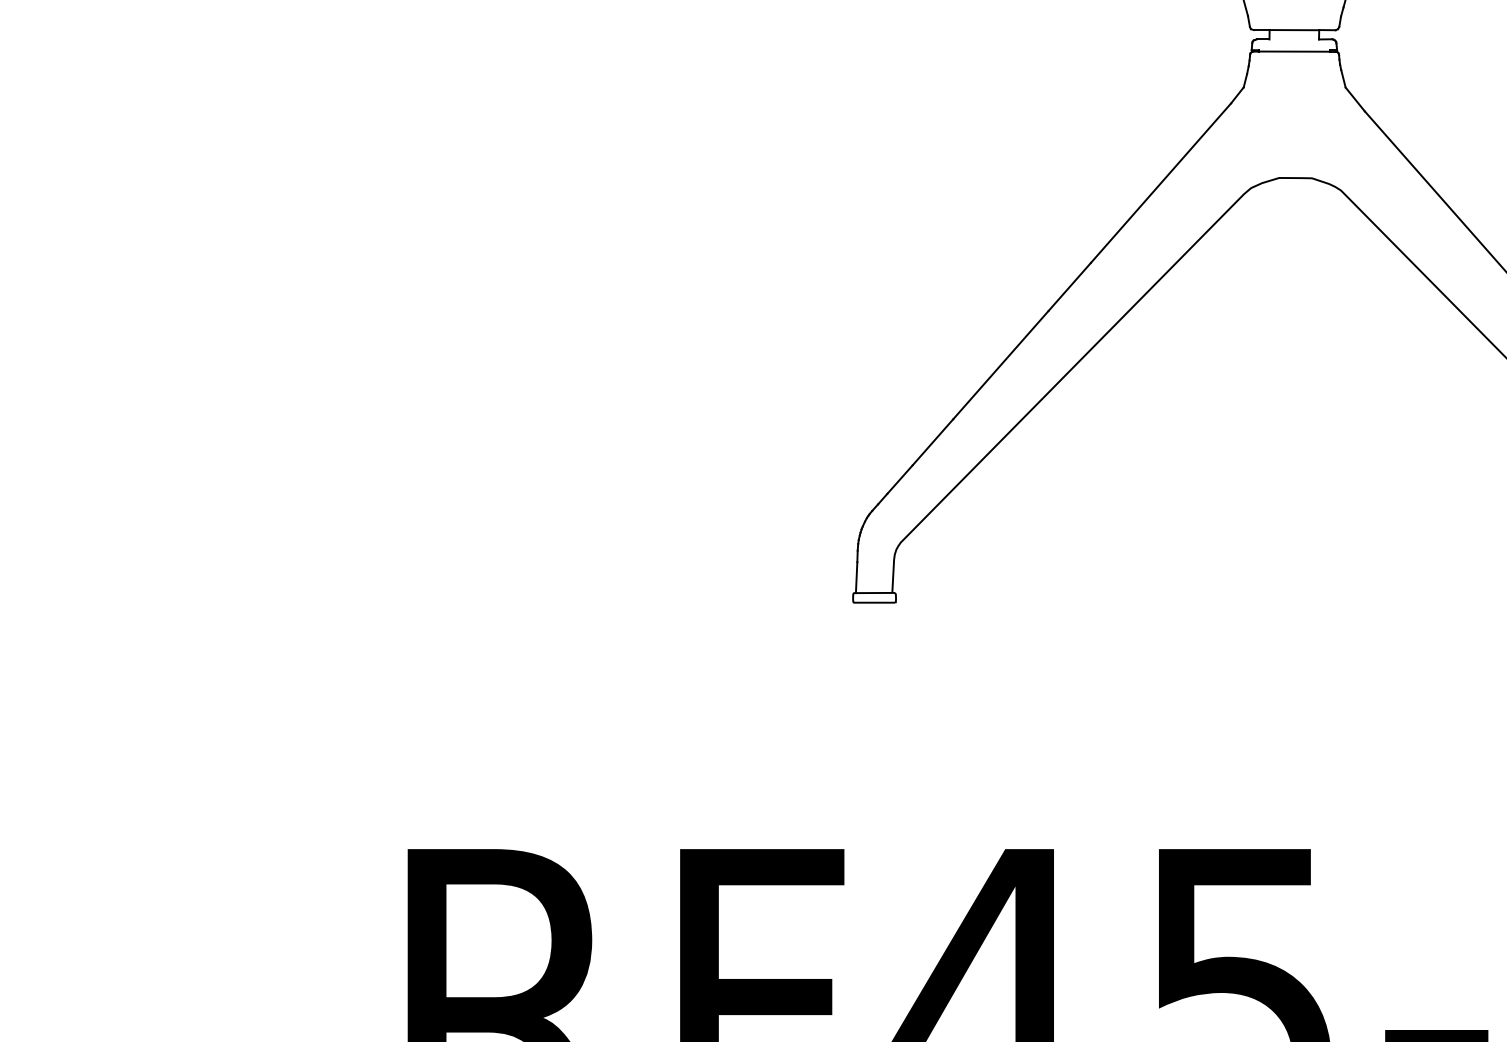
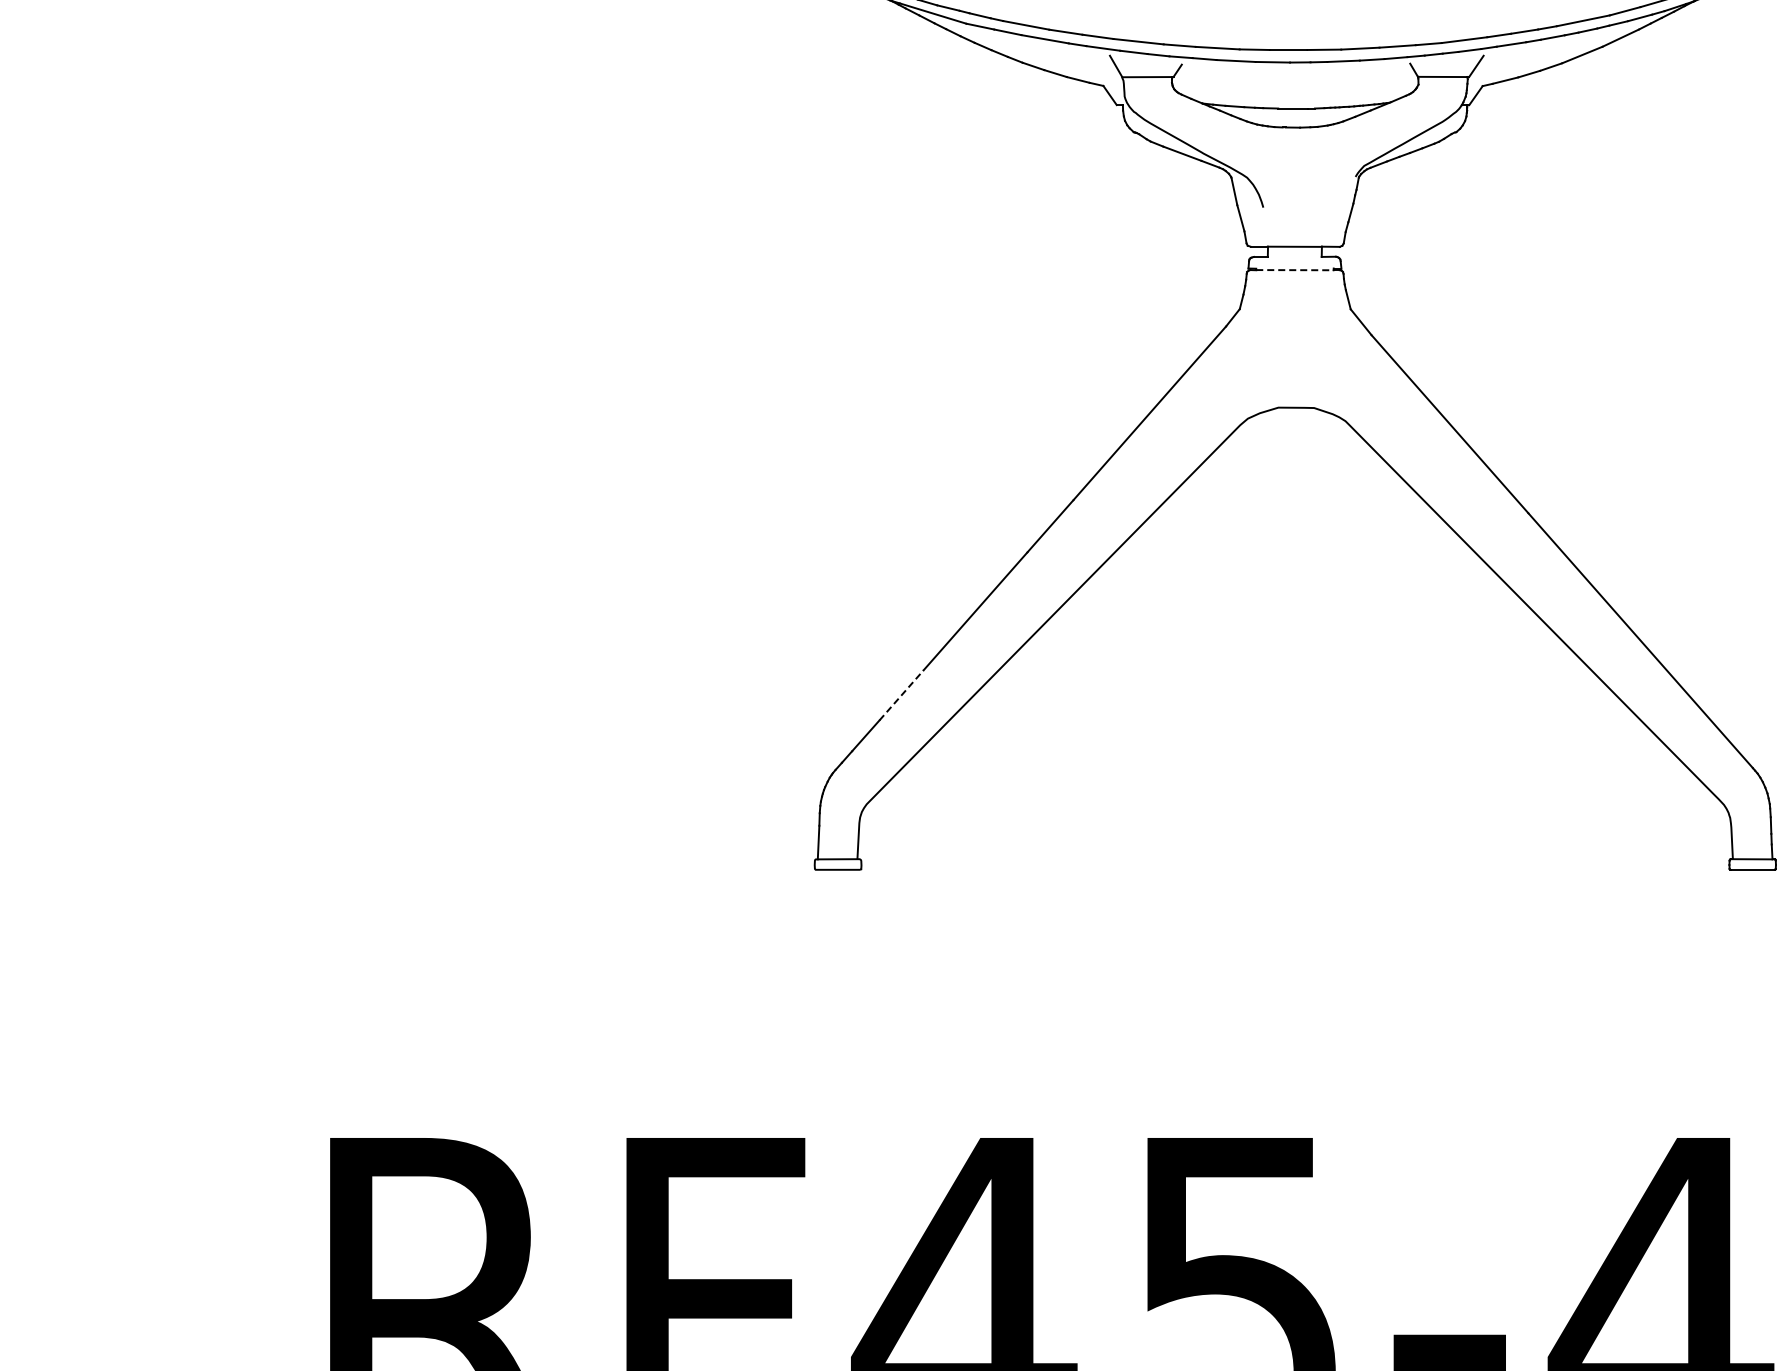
line: (1293, 51) -> (1294, 270), solid -> dashed
line: (932, 441) -> (901, 694), solid -> dashed

